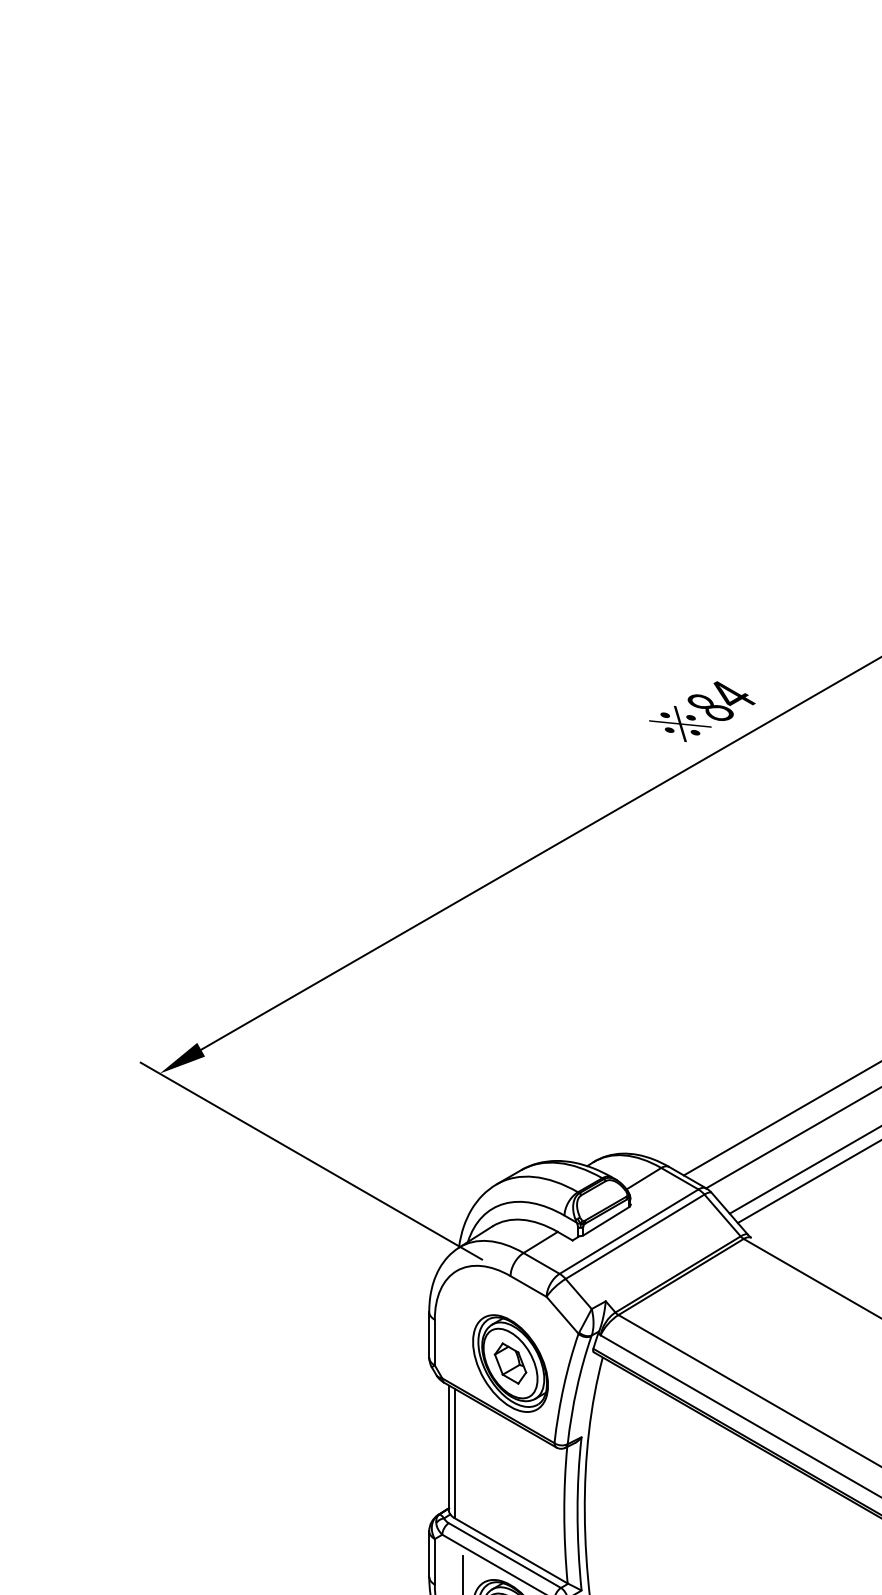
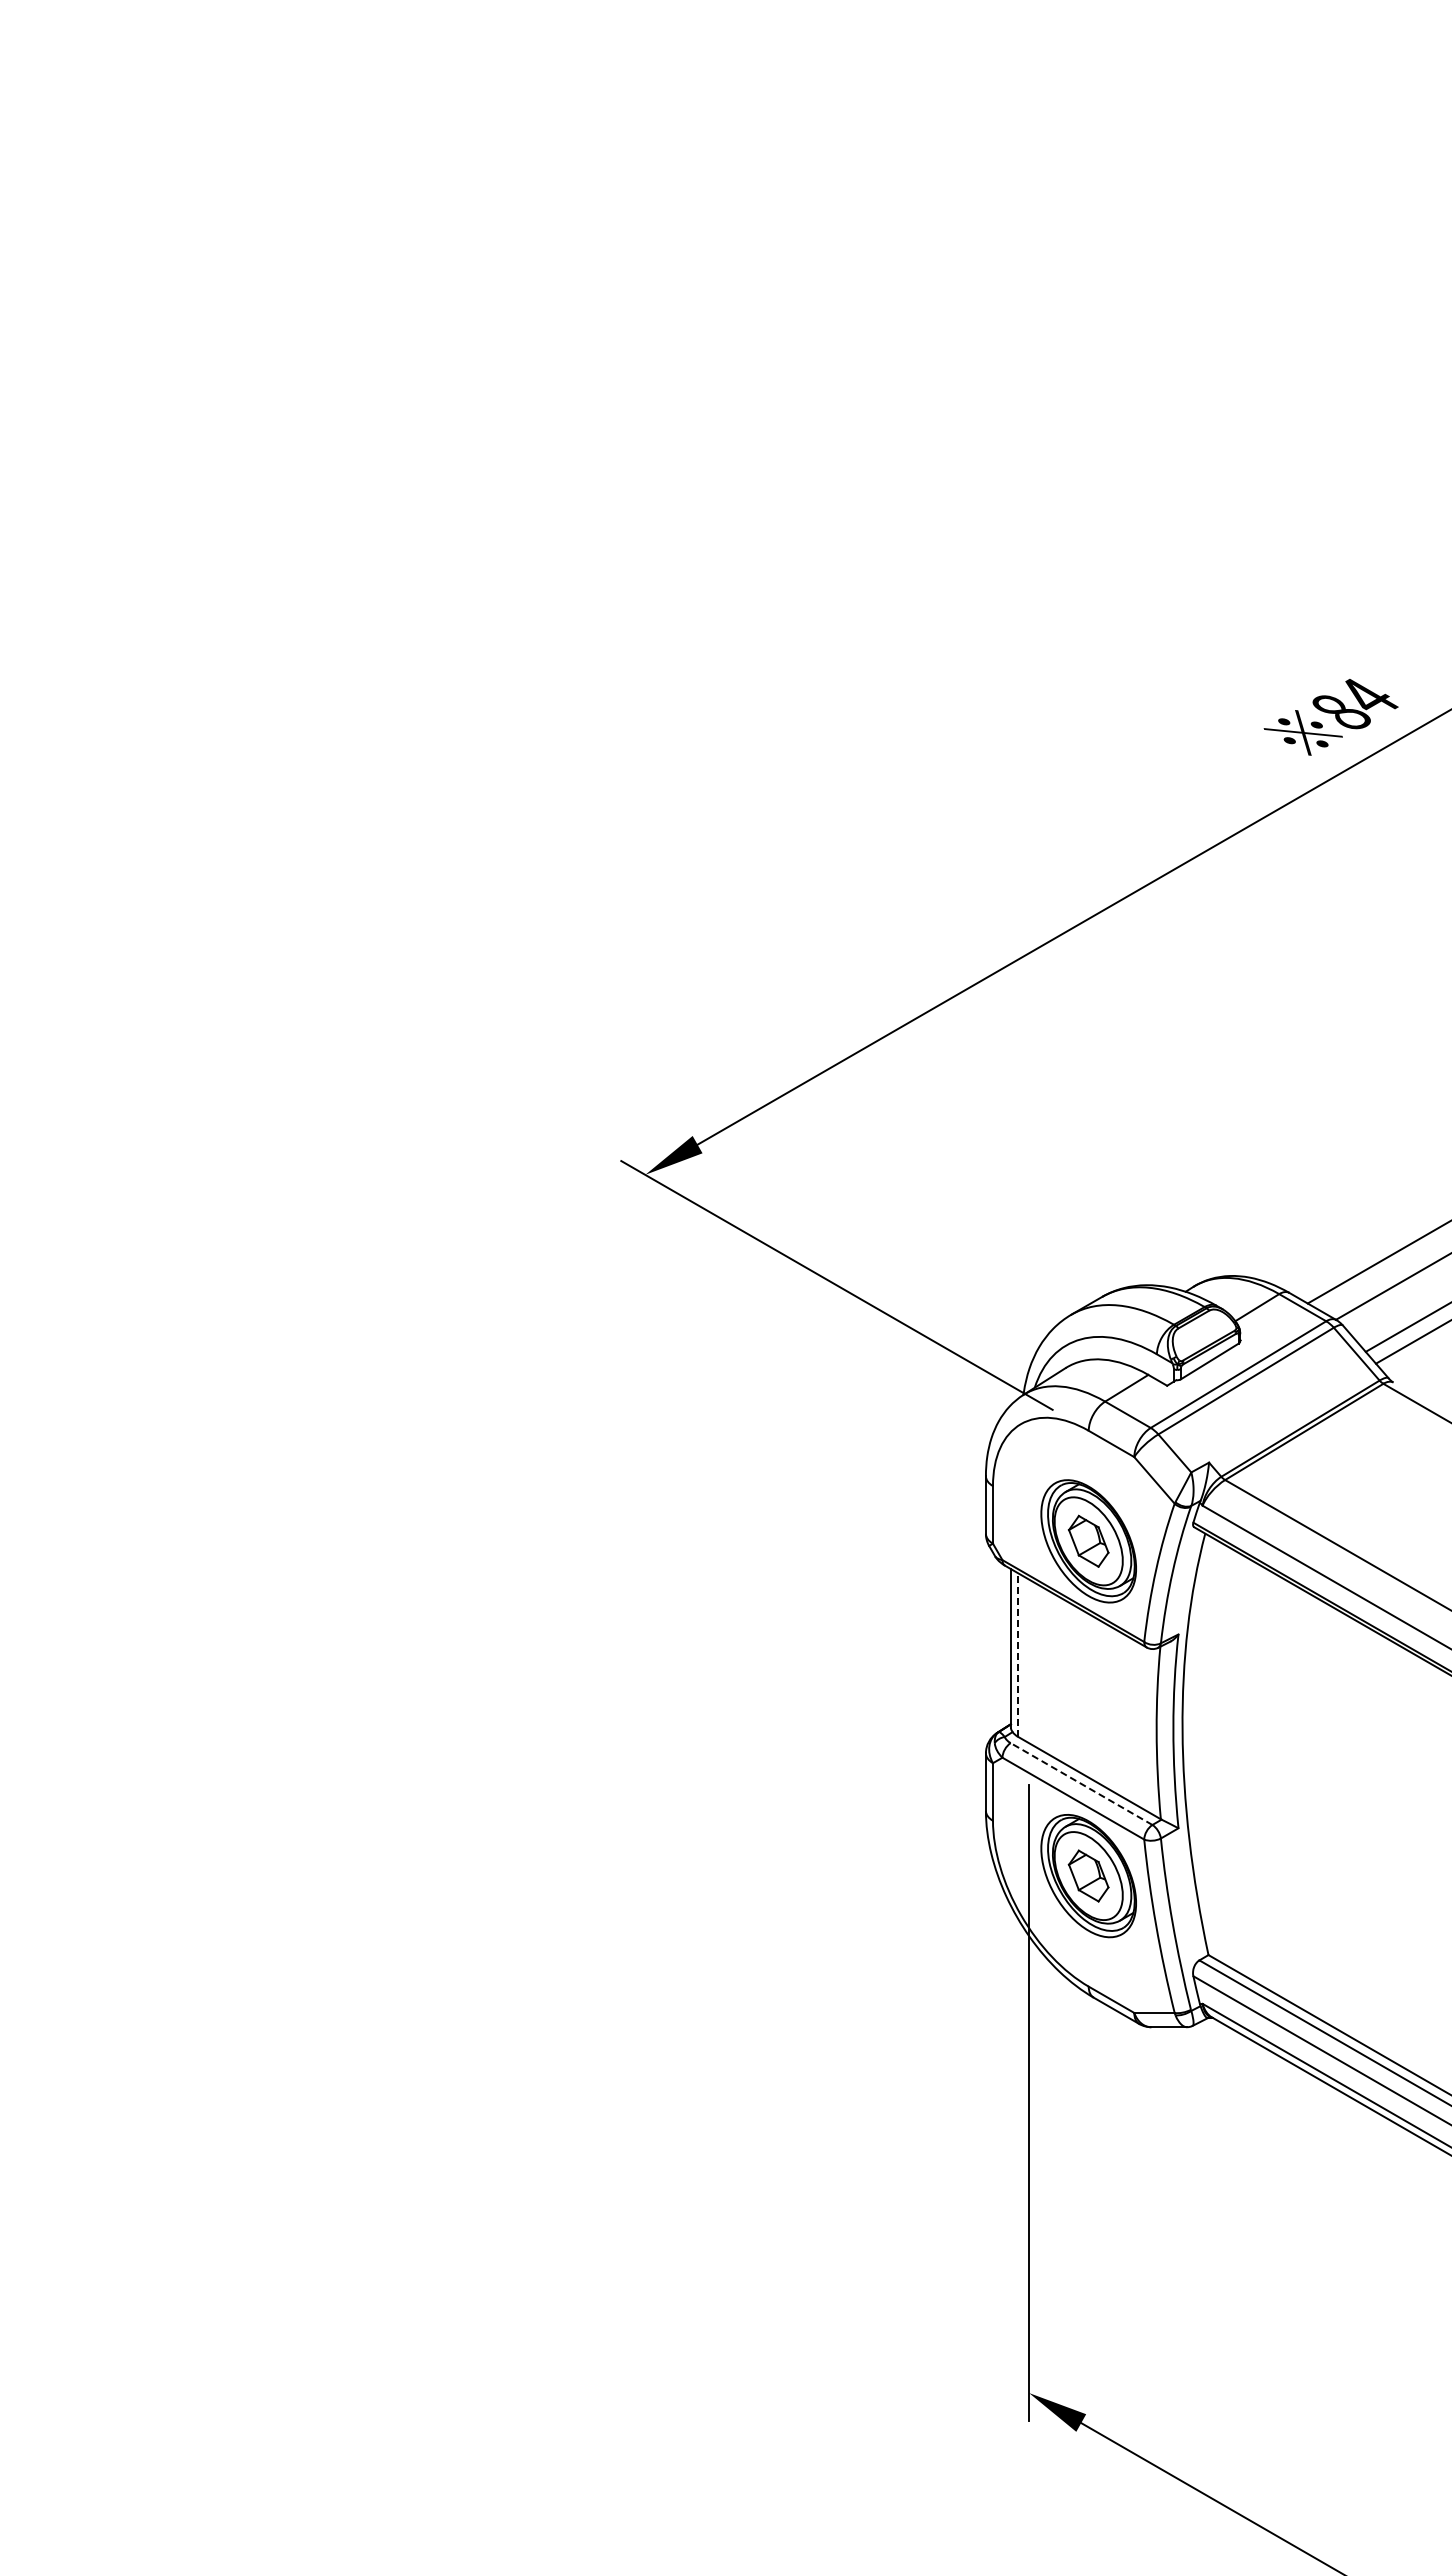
line: (454, 1453) -> (1017, 1654), solid -> dashed
line: (504, 1555) -> (1081, 1784), solid -> dashed

